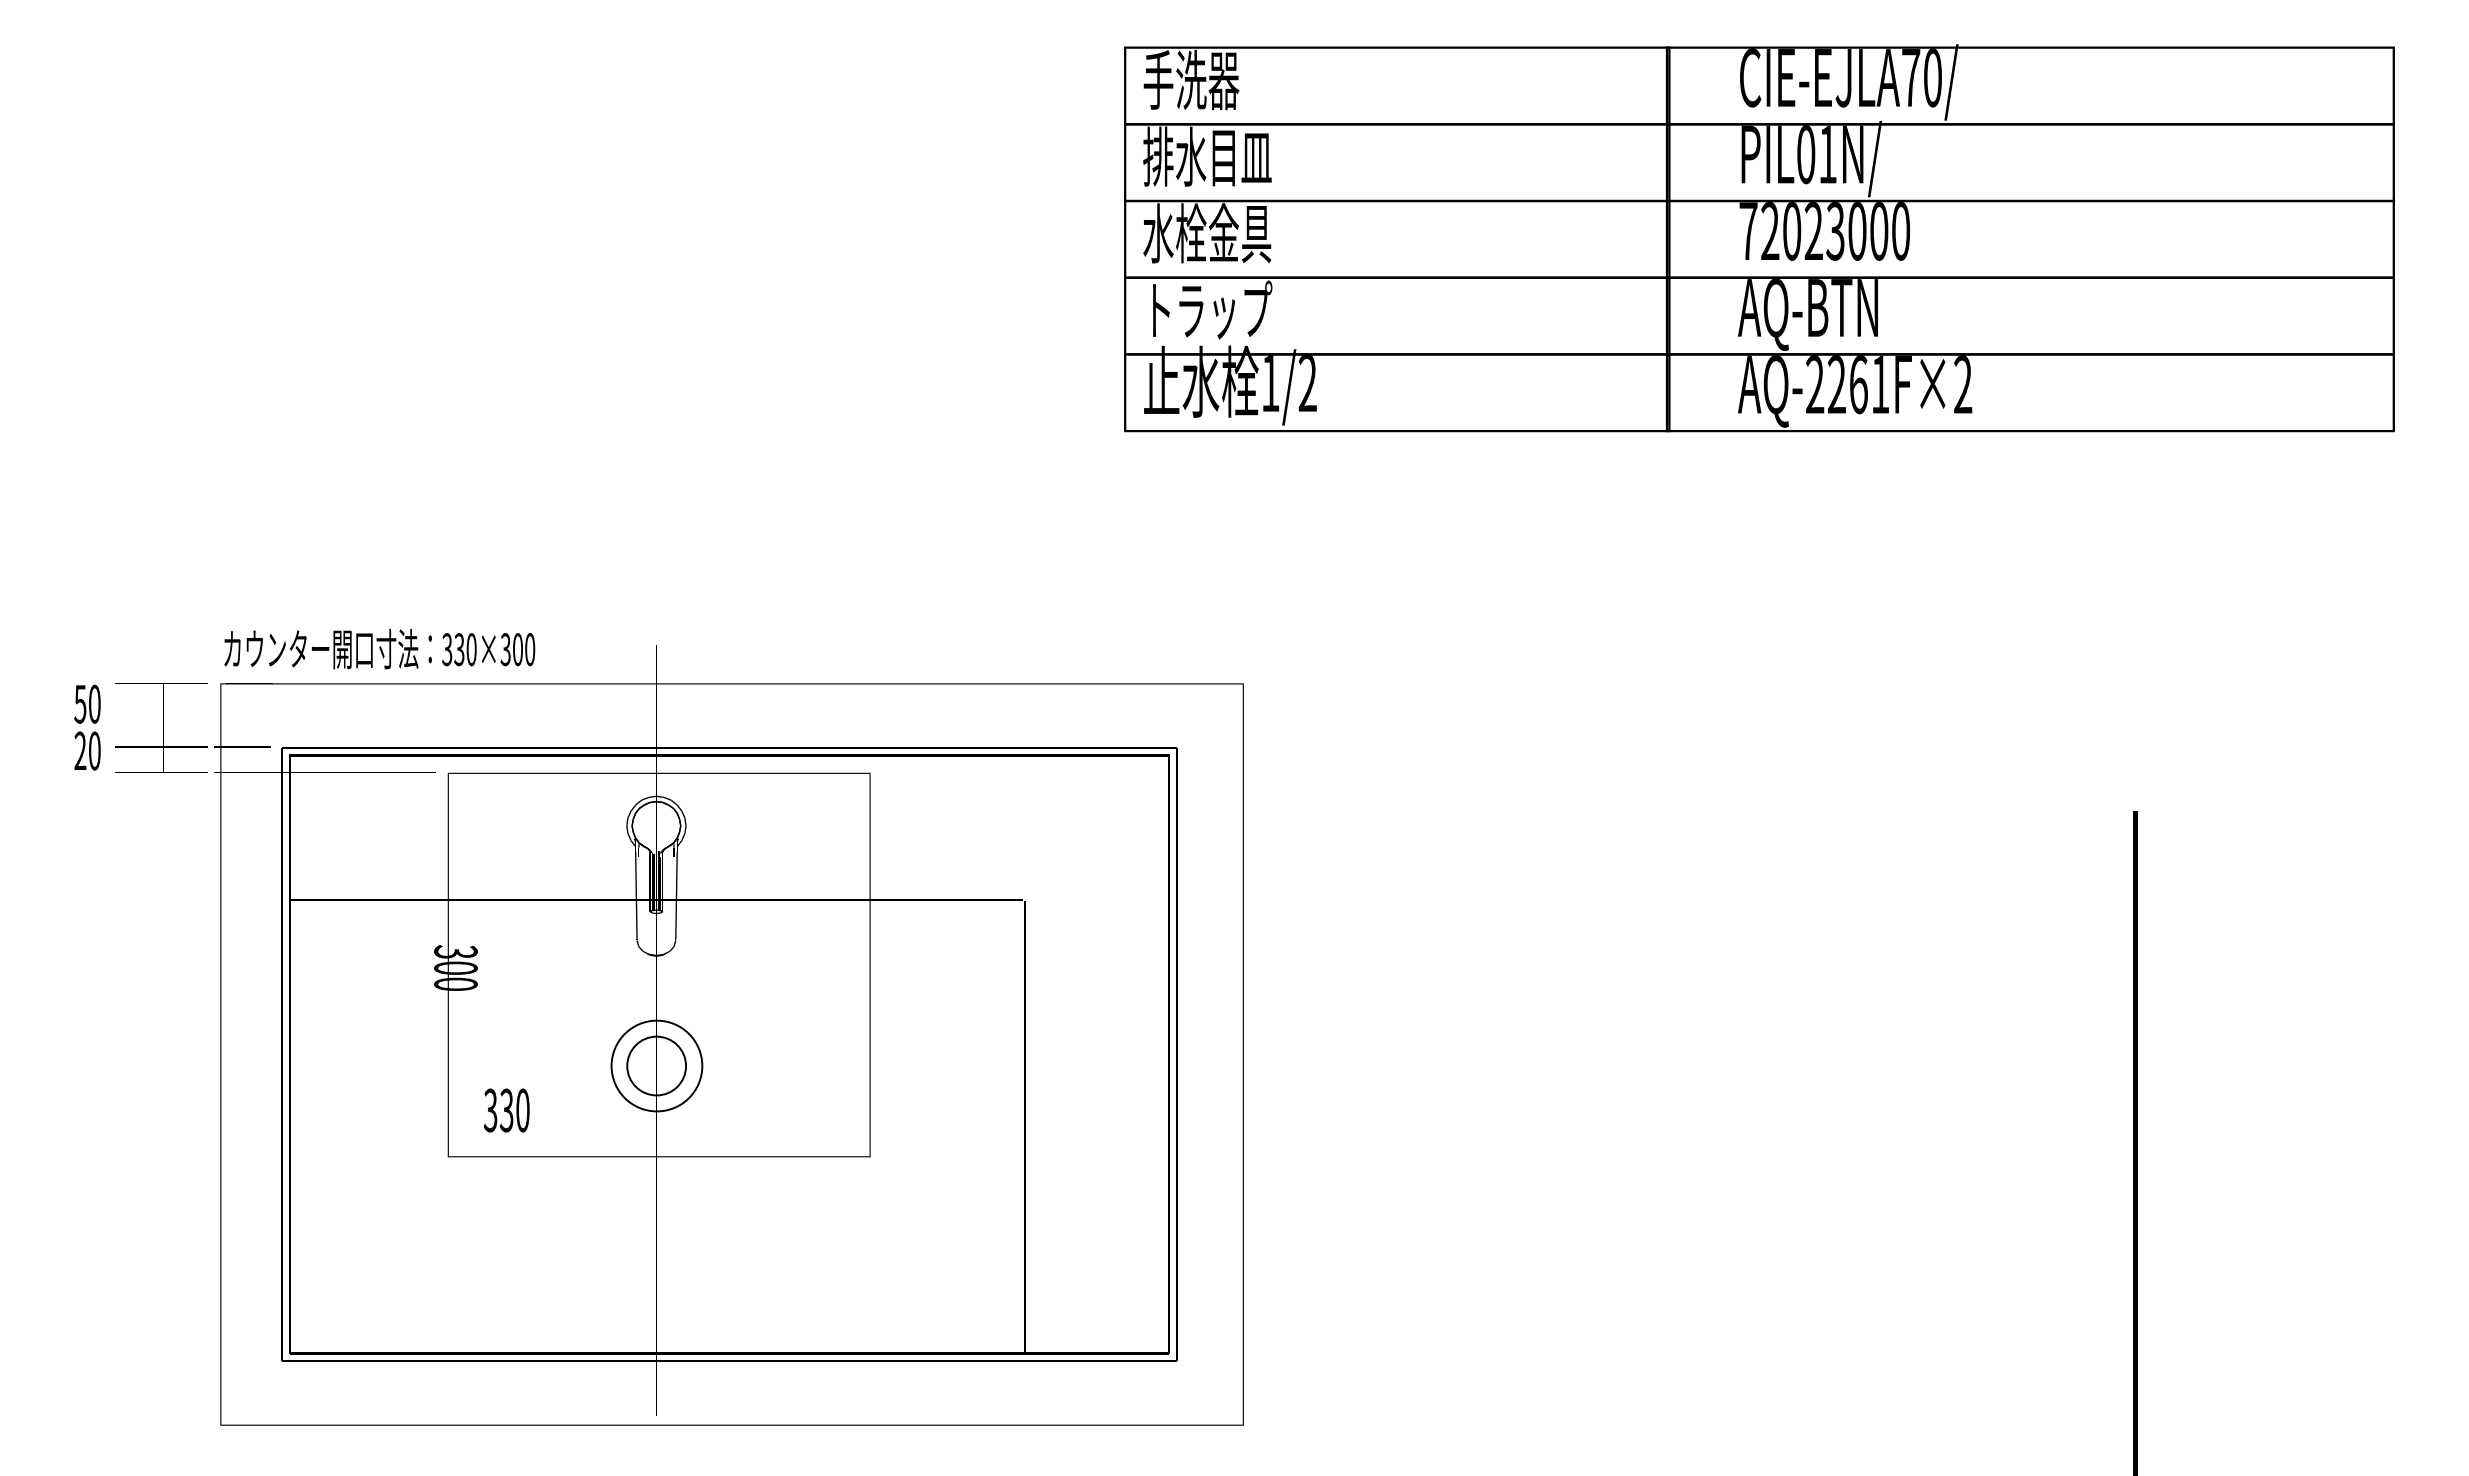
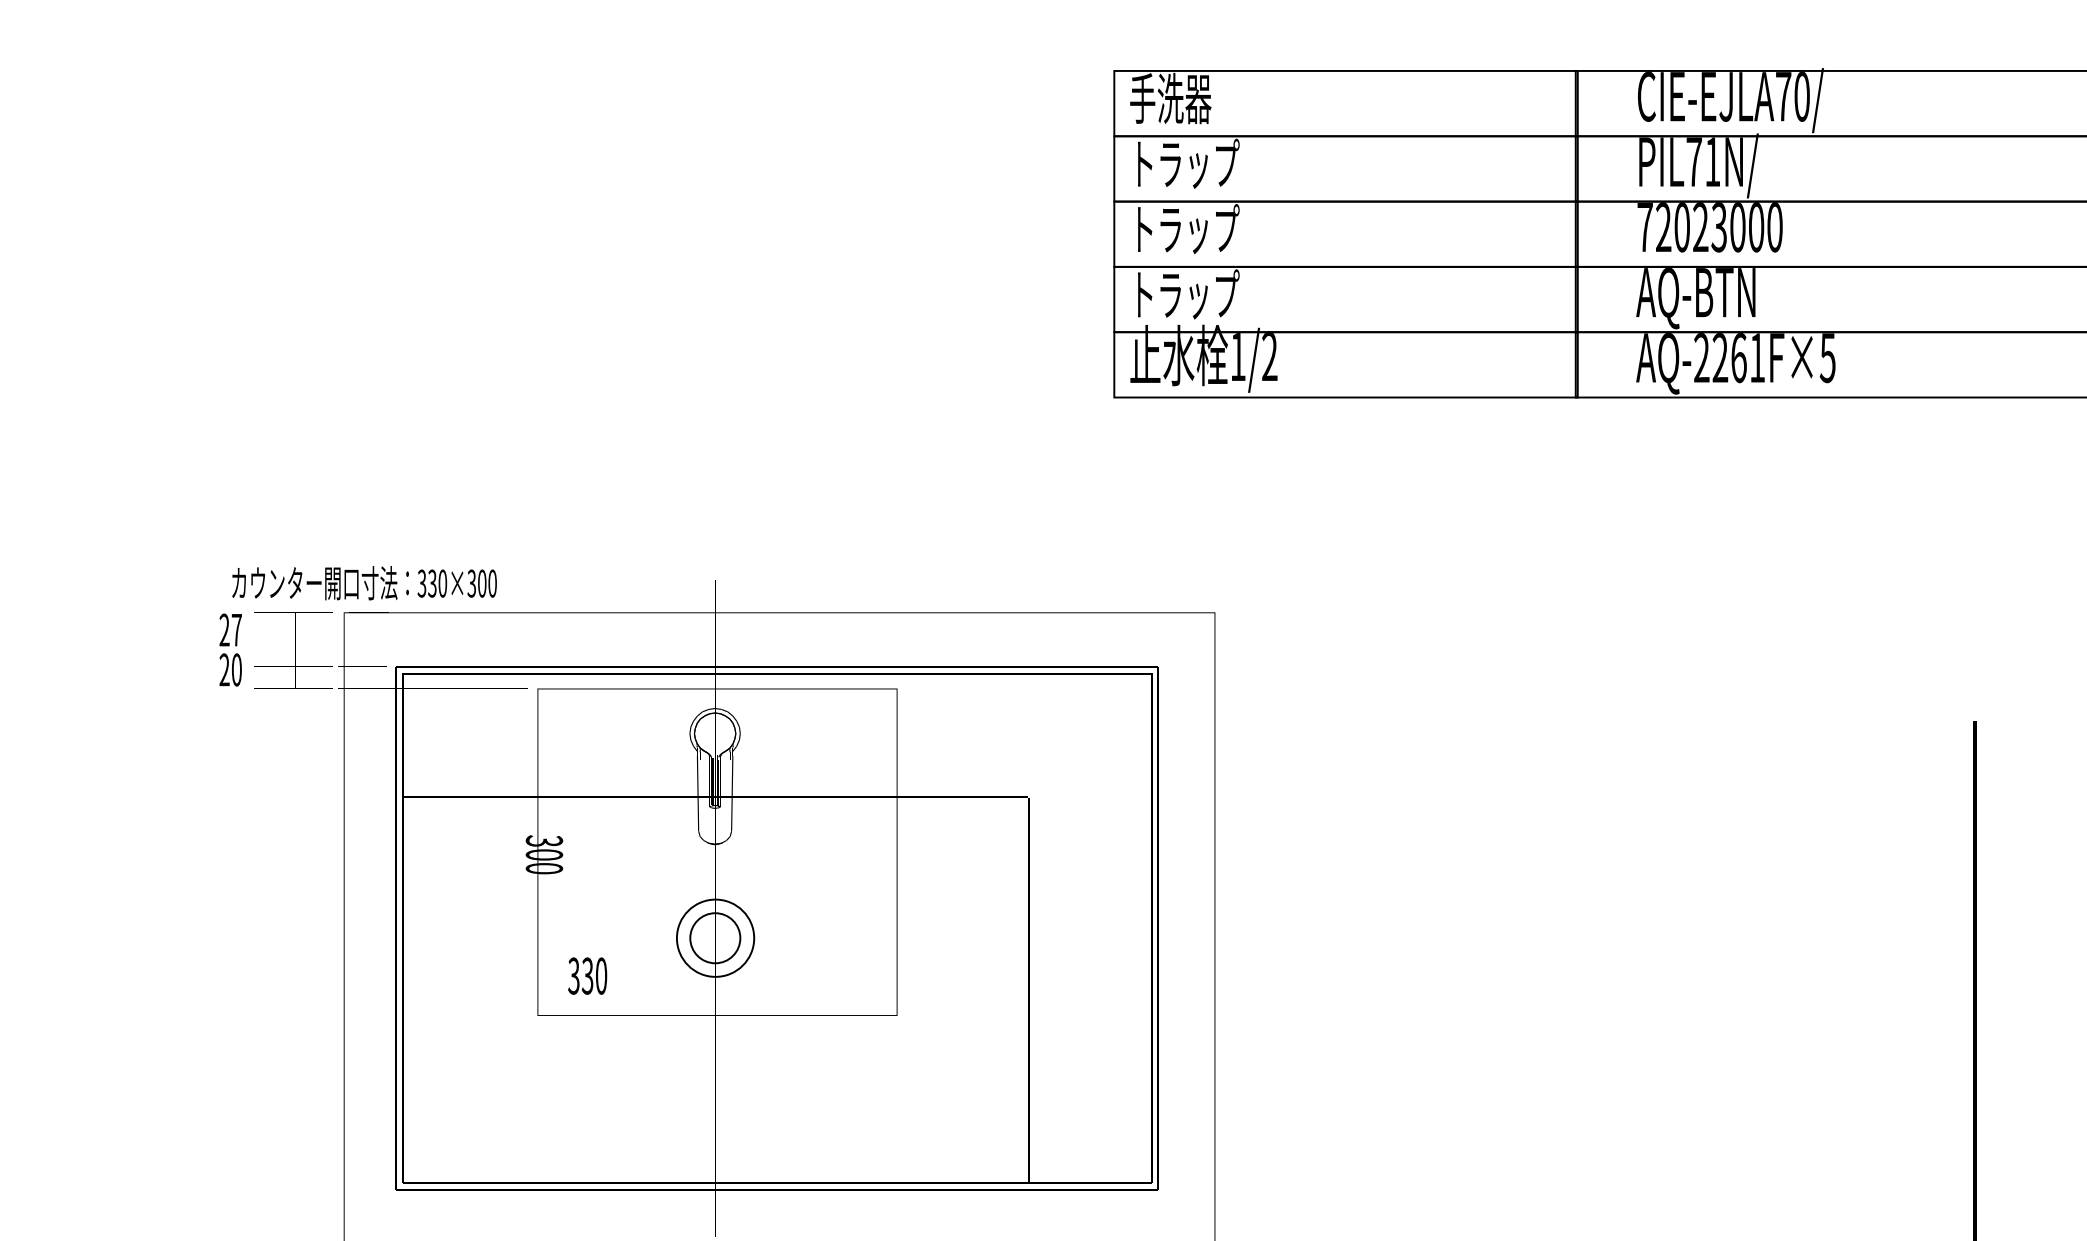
text: (1806, 154) -> (1694, 161), PIL01N/ -> PIL71N/
text: (1207, 156) -> (1184, 163), 排水目皿 -> トラップ
text: (1207, 233) -> (1184, 229), 水栓金具 -> トラップ
text: (1962, 384) -> (1827, 357), AQ-2261F×2 -> AQ-2261F×5
text: (379, 649) -> (364, 583), moved
text: (87, 703) -> (230, 629), 50 -> 27

